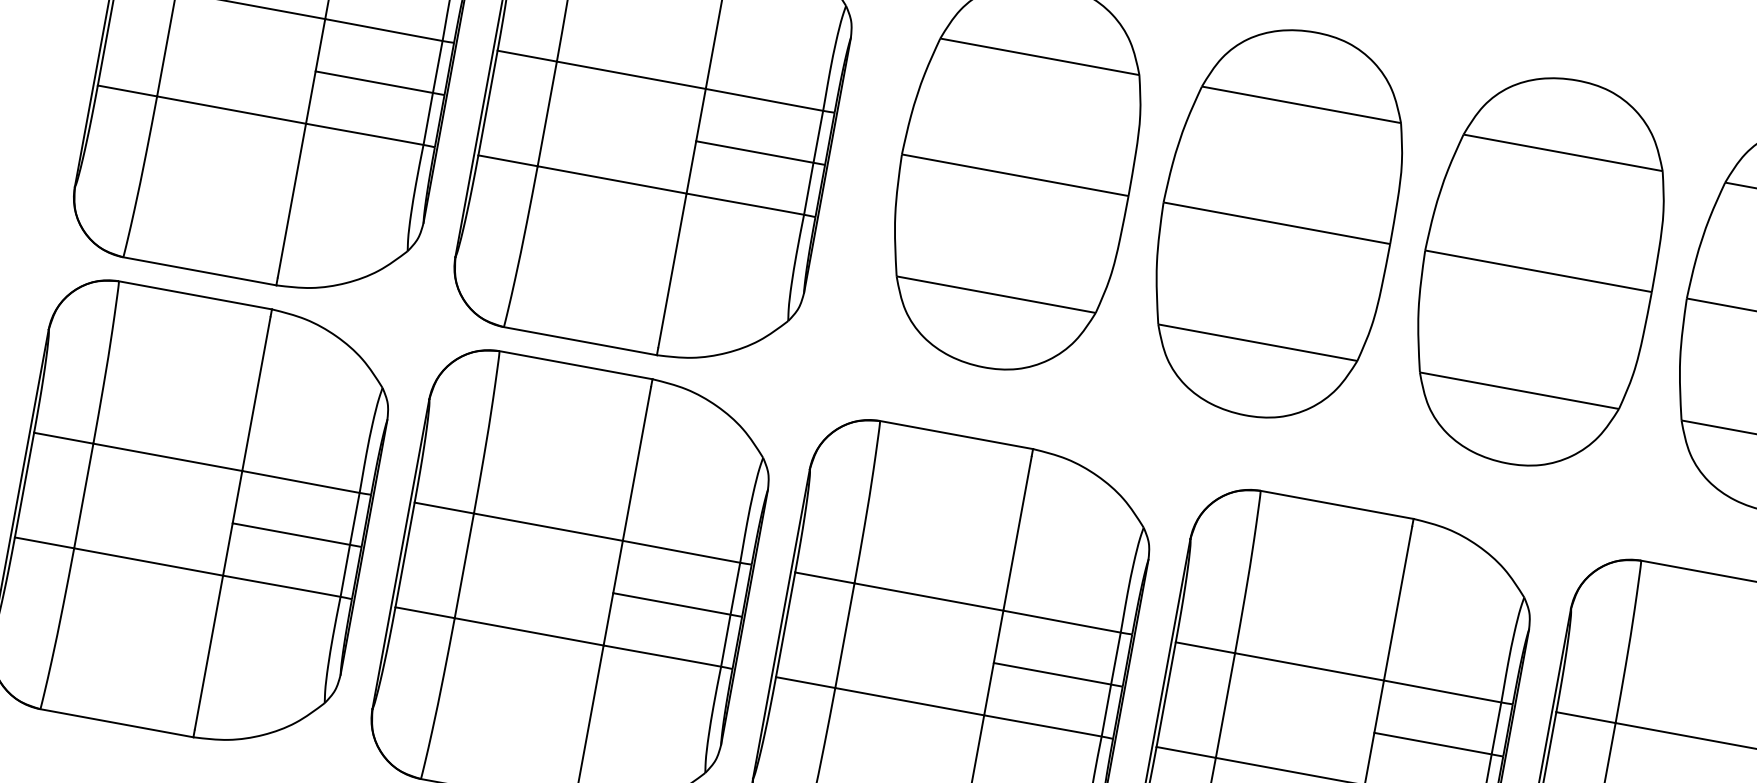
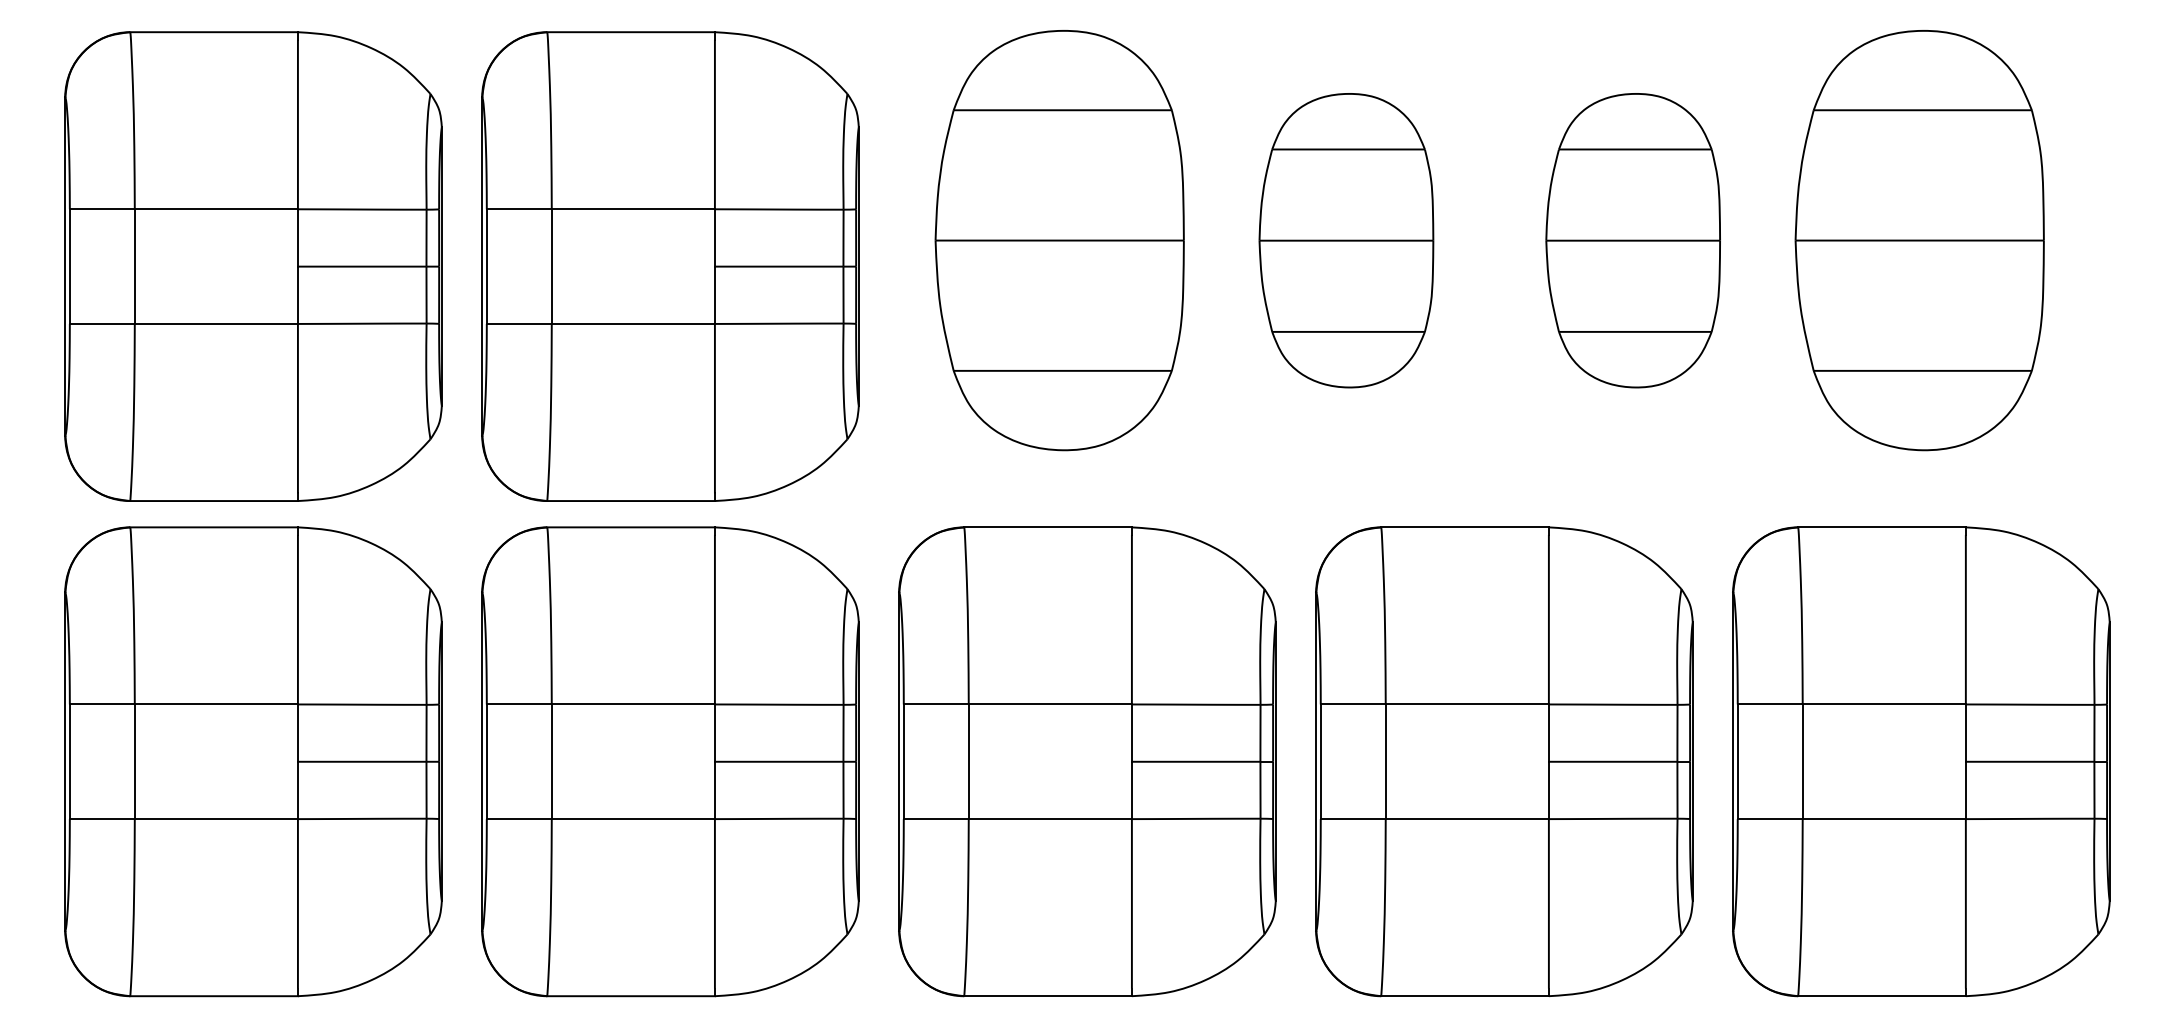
part: (1276, 223) -> (1346, 240), size x0.7
part: (1538, 271) -> (1633, 240), size x0.7

